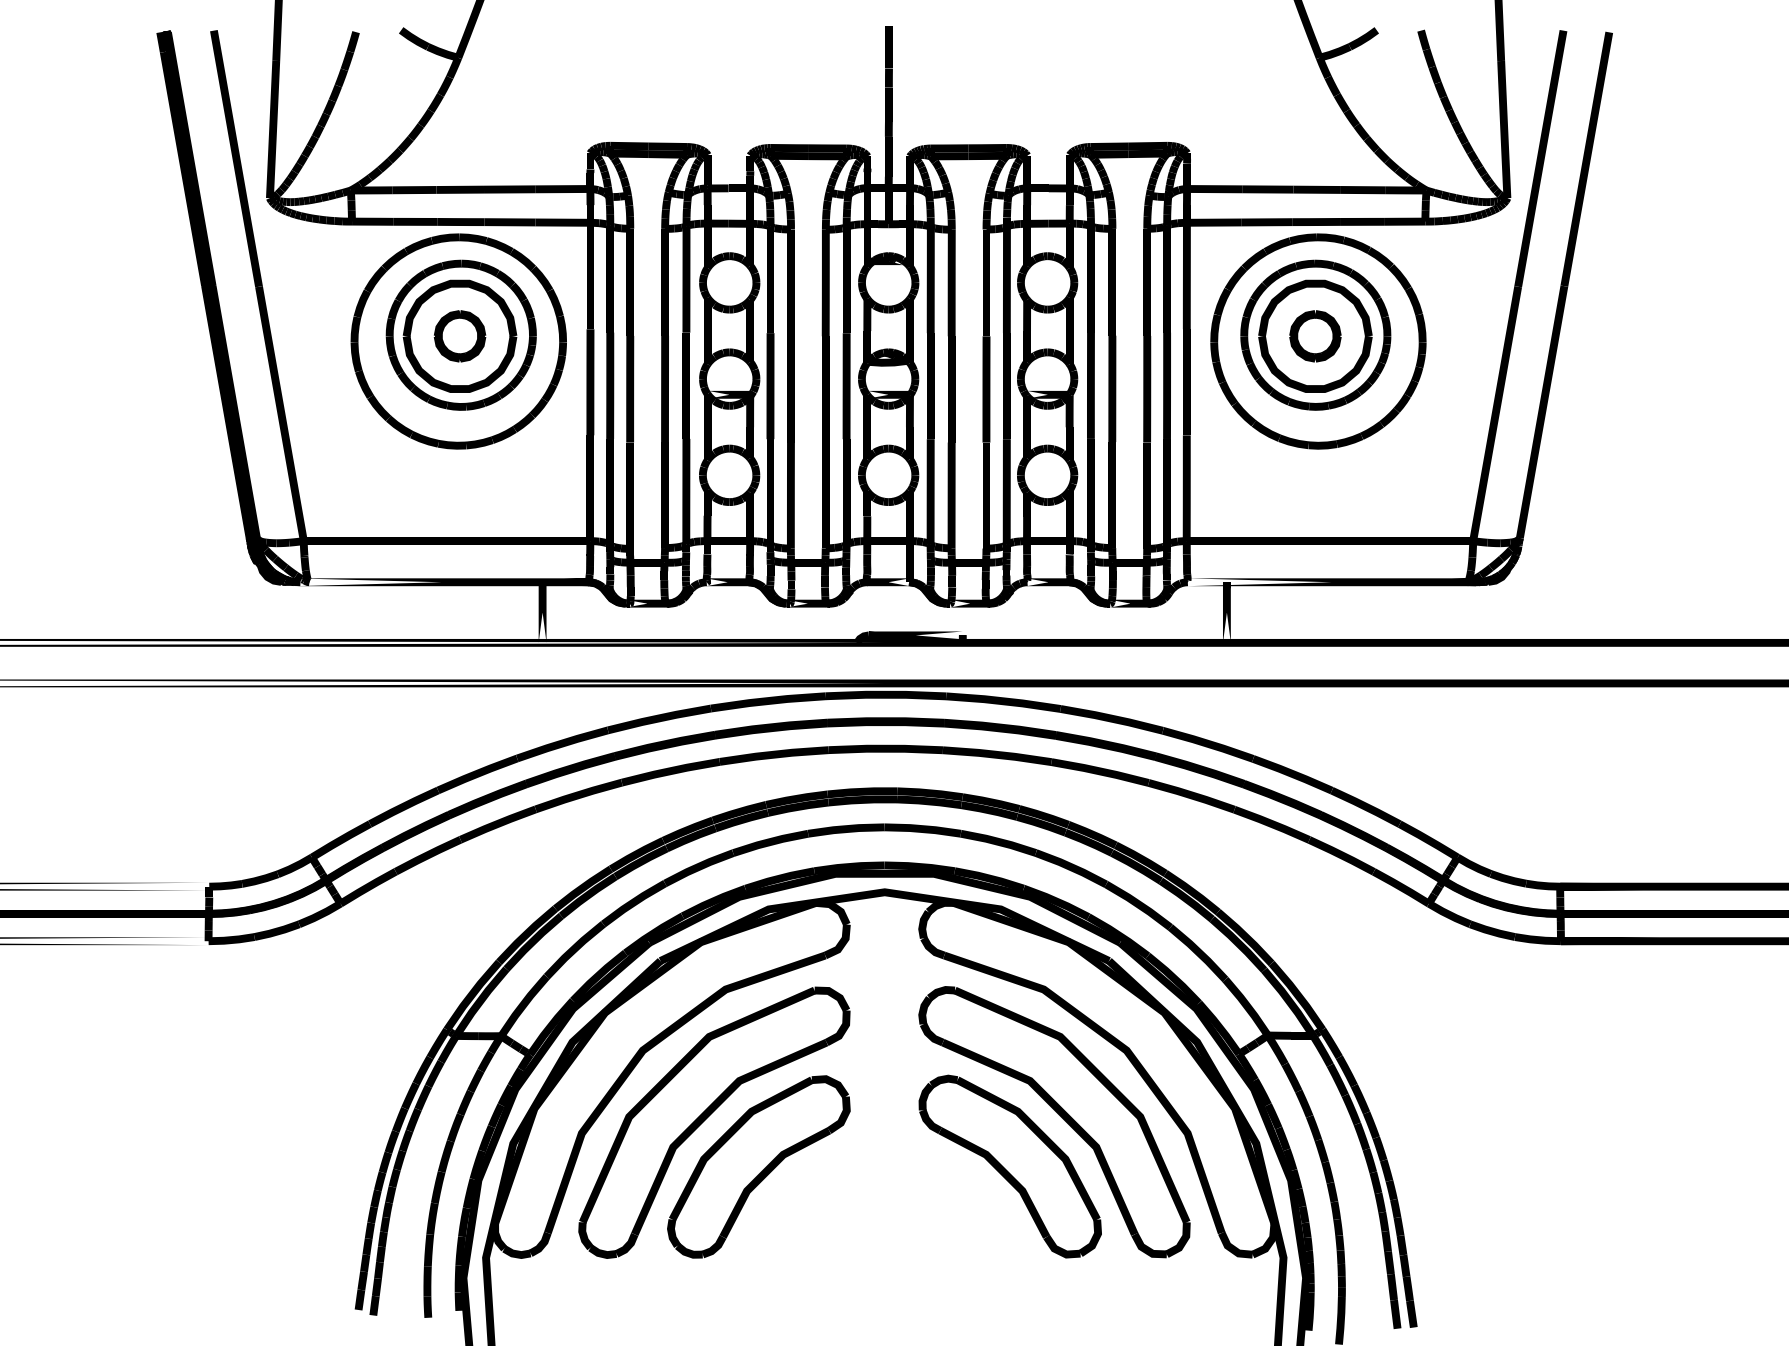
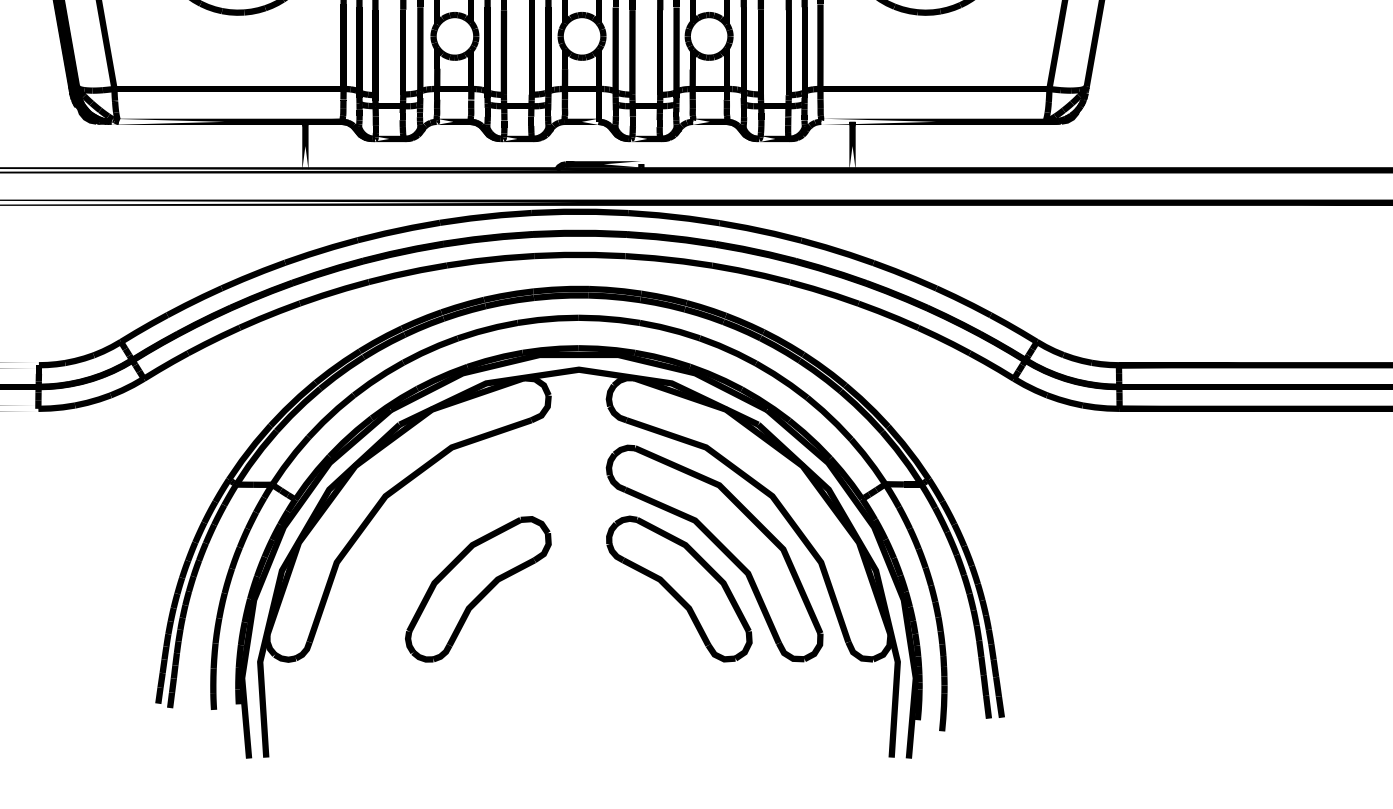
part: (709, 1116) -> (438, 548), removed

